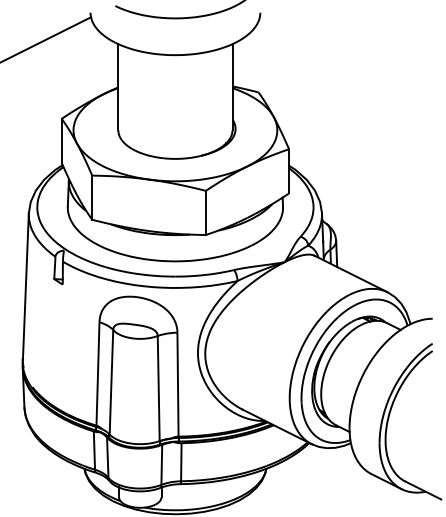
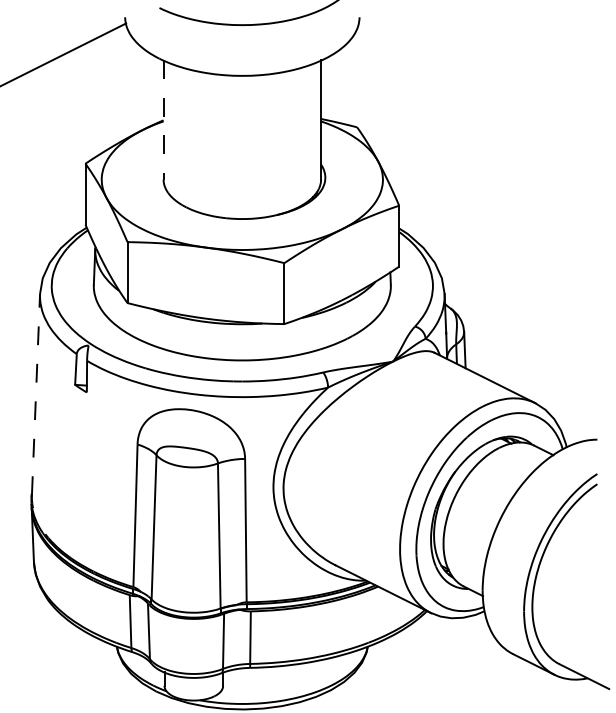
line: (118, 87) -> (163, 120), solid -> dashed
line: (26, 286) -> (36, 394), solid -> dashed

